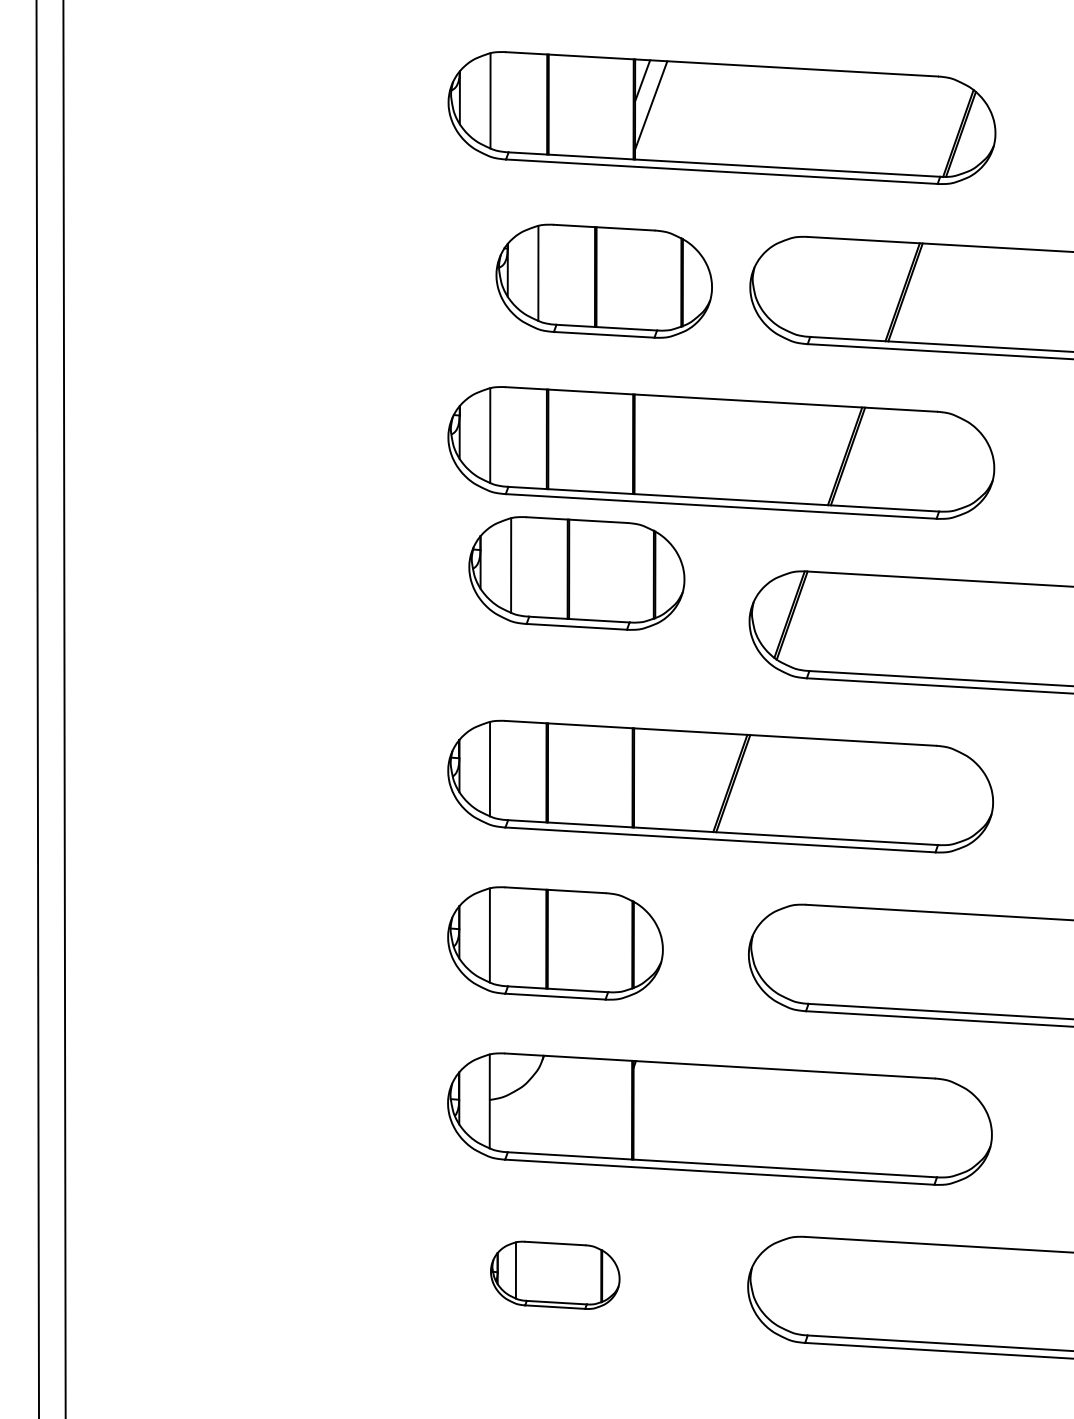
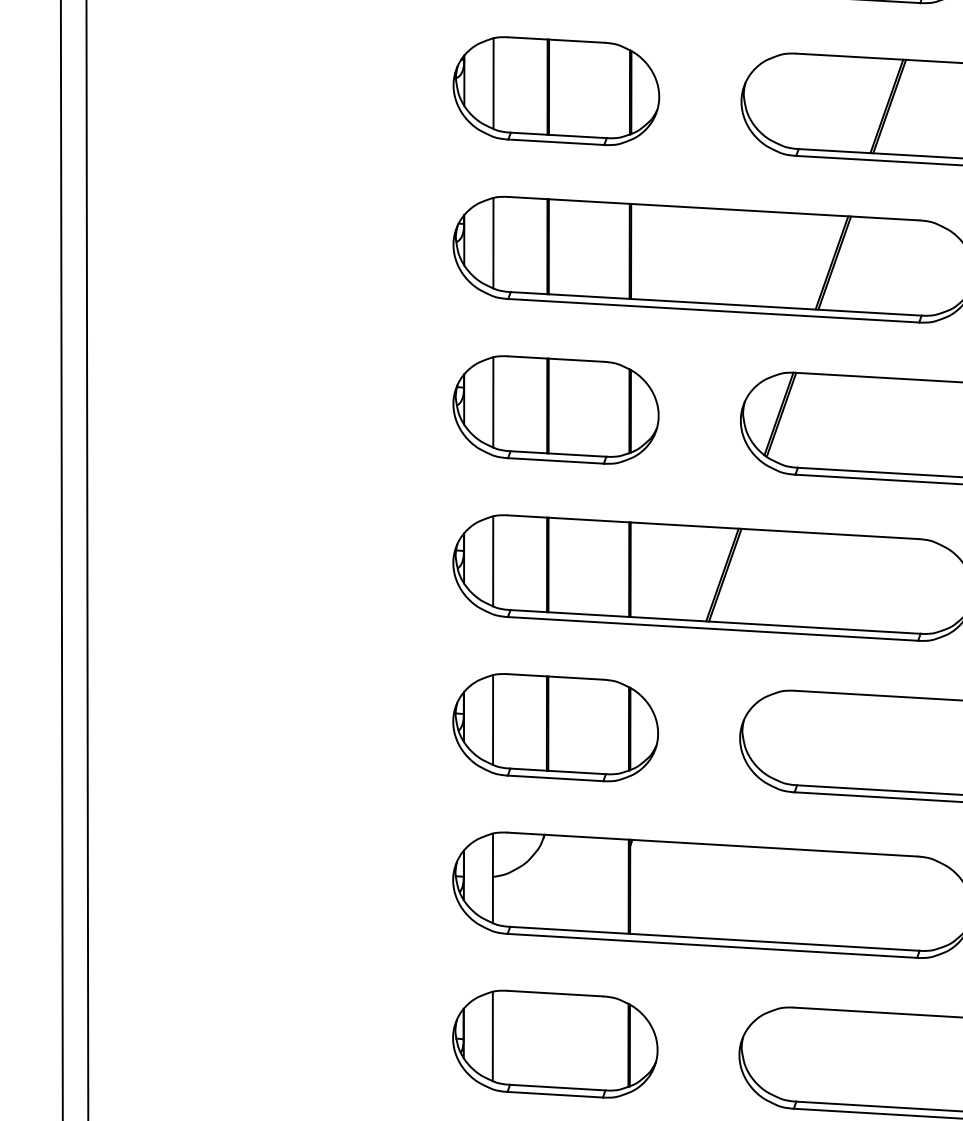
part: (603, 280) -> (555, 90), moved
part: (576, 573) -> (555, 410), moved
part: (555, 1275) -> (555, 1044), size x1.67

